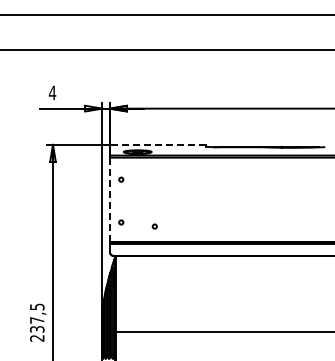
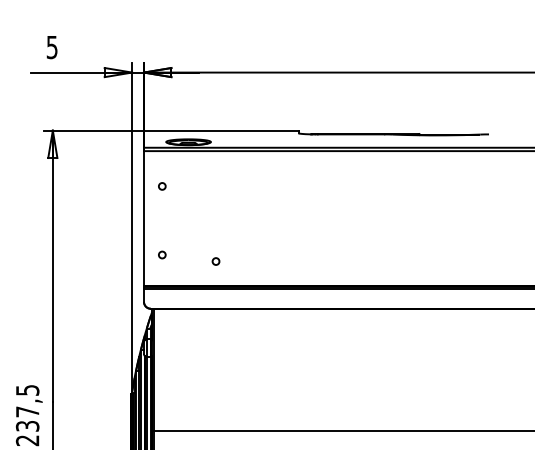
text: (52, 92) -> (52, 46), 4 -> 5
line: (157, 144) -> (220, 130), dashed -> solid
line: (109, 199) -> (143, 218), dashed -> solid

